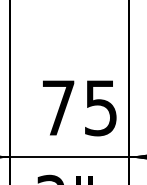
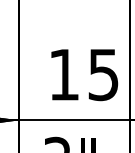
text: (58, 107) -> (64, 74), 75 -> 15

